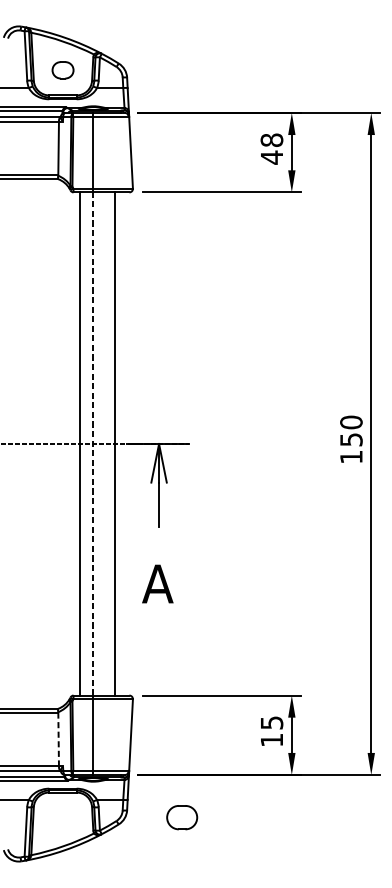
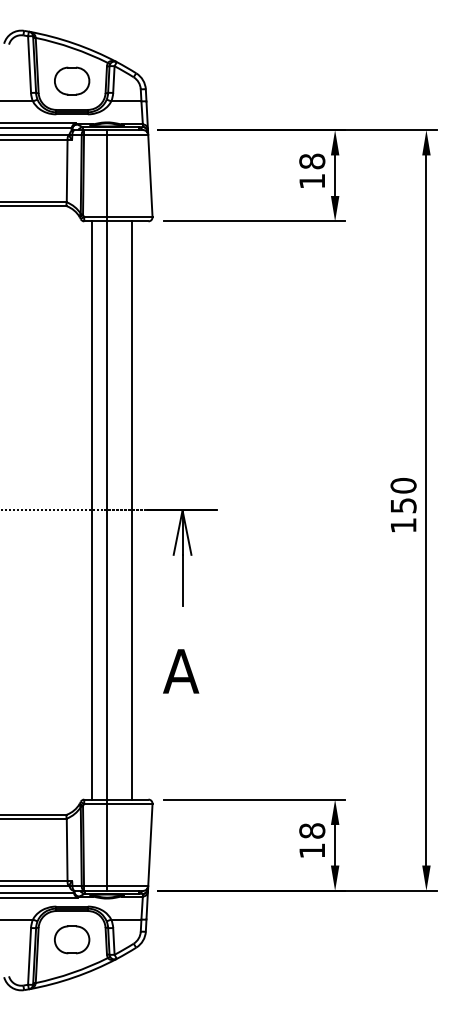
part: (63, 69) -> (72, 80), size x1.43
text: (271, 157) -> (311, 181), 48 -> 18
line: (93, 444) -> (107, 510), dashed -> solid
text: (272, 722) -> (312, 830), 15 -> 18
line: (58, 739) -> (67, 850), dashed -> solid
part: (182, 817) -> (72, 939), moved

